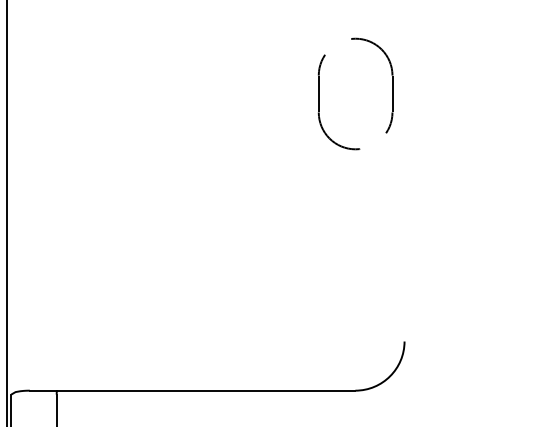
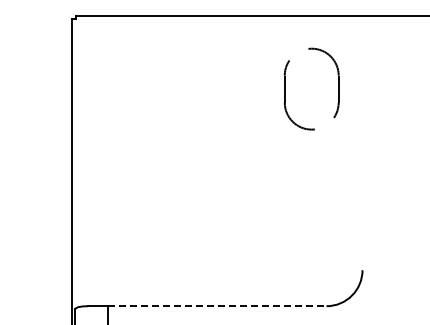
part: (319, 93) -> (285, 88), moved
line: (206, 391) -> (217, 306), solid -> dashed

